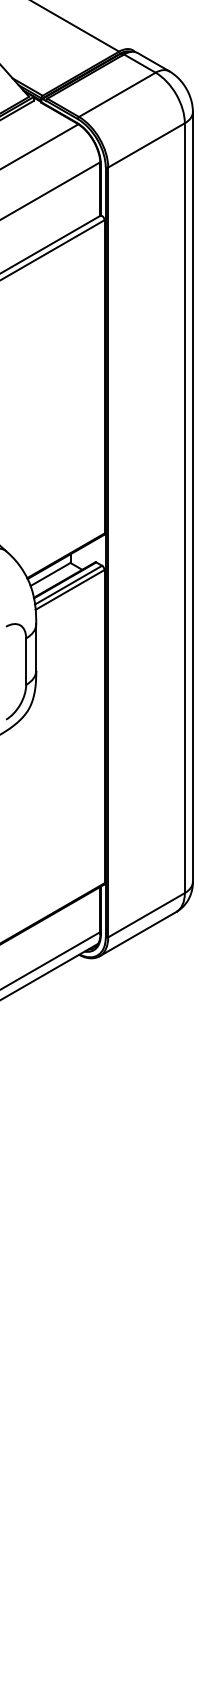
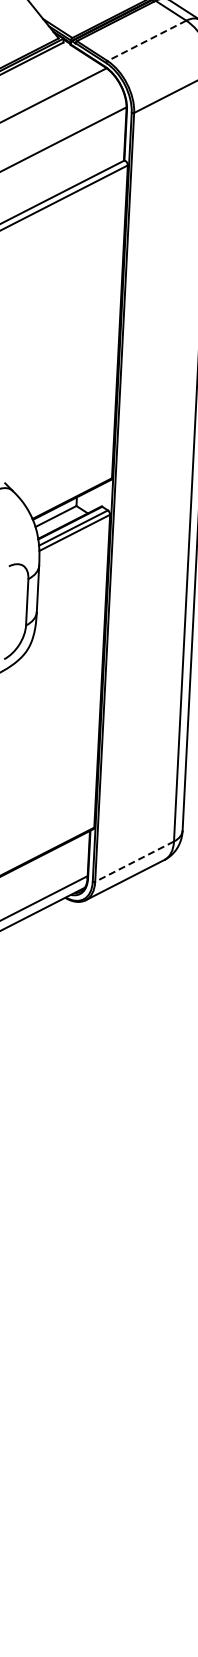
line: (116, 95) -> (146, 41), solid -> dashed
line: (146, 915) -> (134, 861), solid -> dashed

